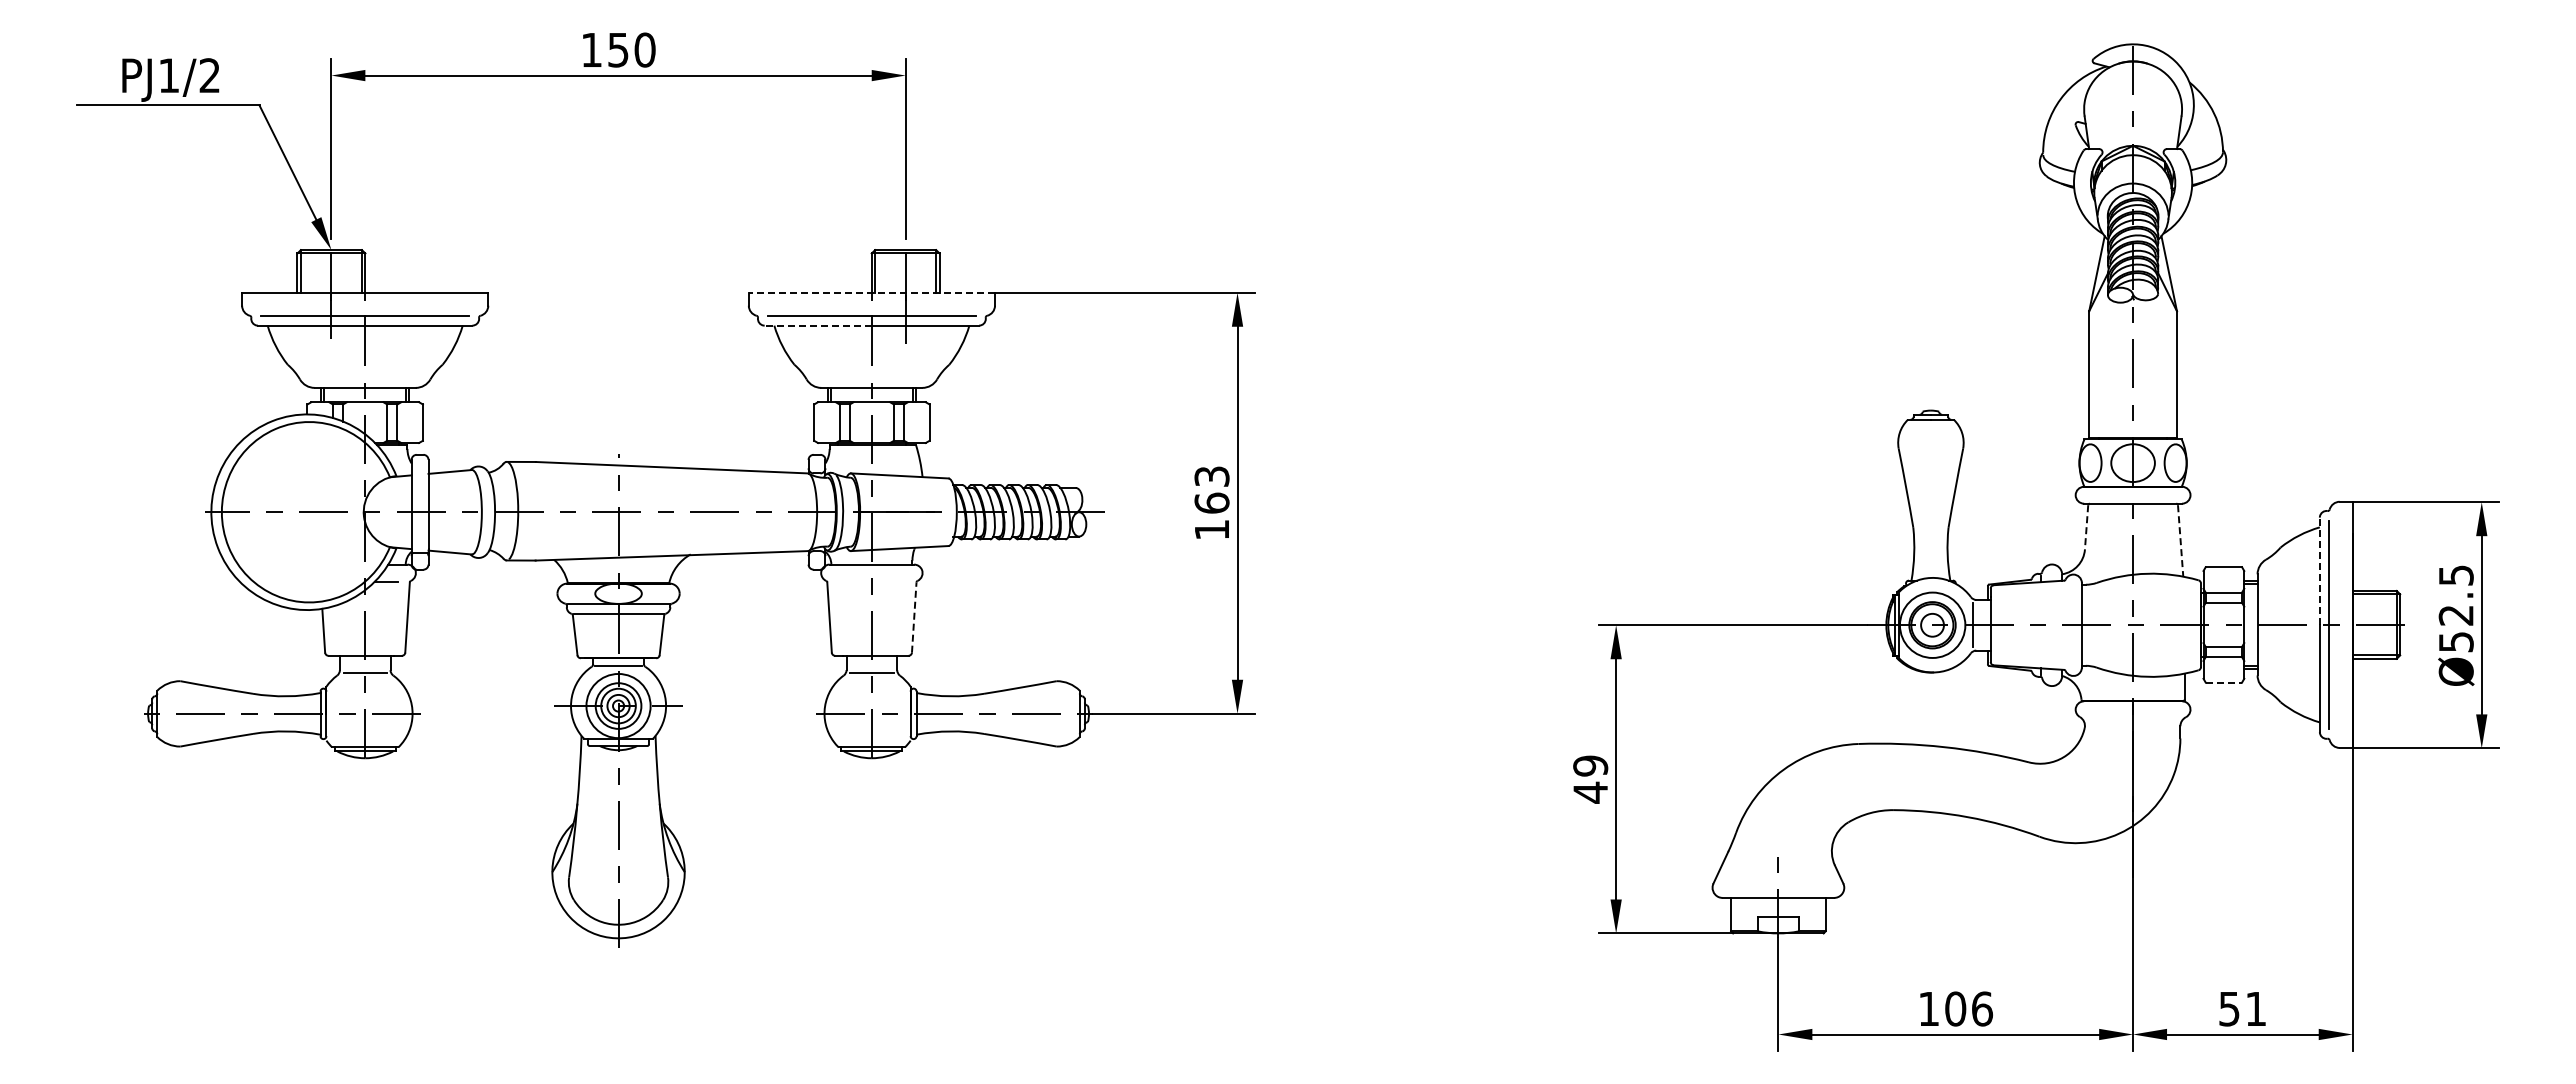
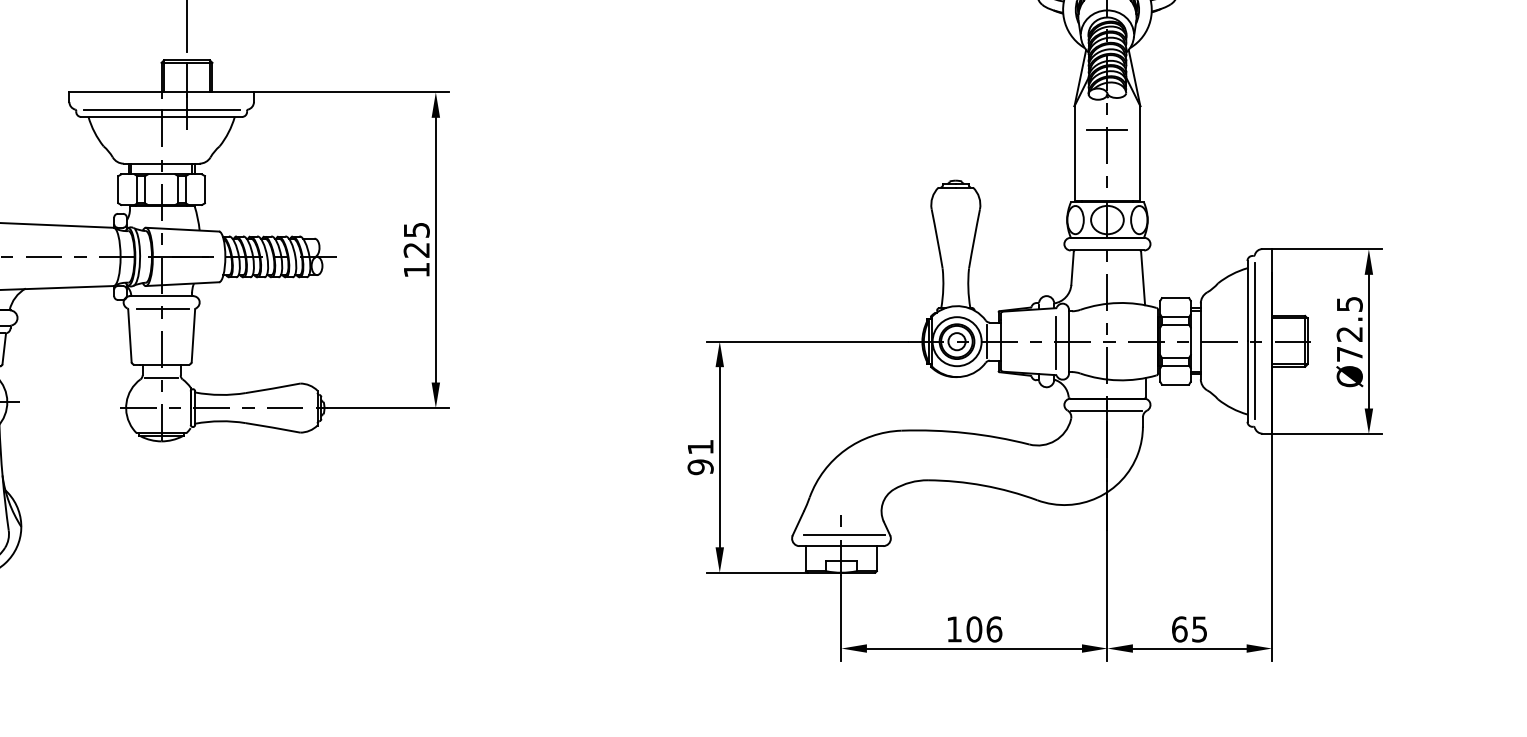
line: (871, 292) -> (161, 92), dashed -> solid
line: (818, 325) -> (121, 116), dashed -> solid
line: (2132, 342) -> (1106, 129), added
text: (1211, 489) -> (416, 239), 163 -> 125
line: (2086, 527) -> (1072, 268), dashed -> solid
line: (2180, 540) -> (1142, 278), dashed -> solid
line: (2319, 571) -> (1247, 301), dashed -> solid
line: (873, 581) -> (162, 308), added
line: (914, 617) -> (193, 335), dashed -> solid
line: (2065, 626) -> (1056, 342), added
text: (2456, 642) -> (1349, 354), Ø52.5 -> Ø72.5
line: (2224, 682) -> (1175, 384), dashed -> solid
line: (2131, 718) -> (1106, 411), added
text: (1590, 779) -> (700, 457), 49 -> 91
line: (1781, 883) -> (843, 535), added
text: (2242, 1008) -> (1189, 629), 51 -> 65

